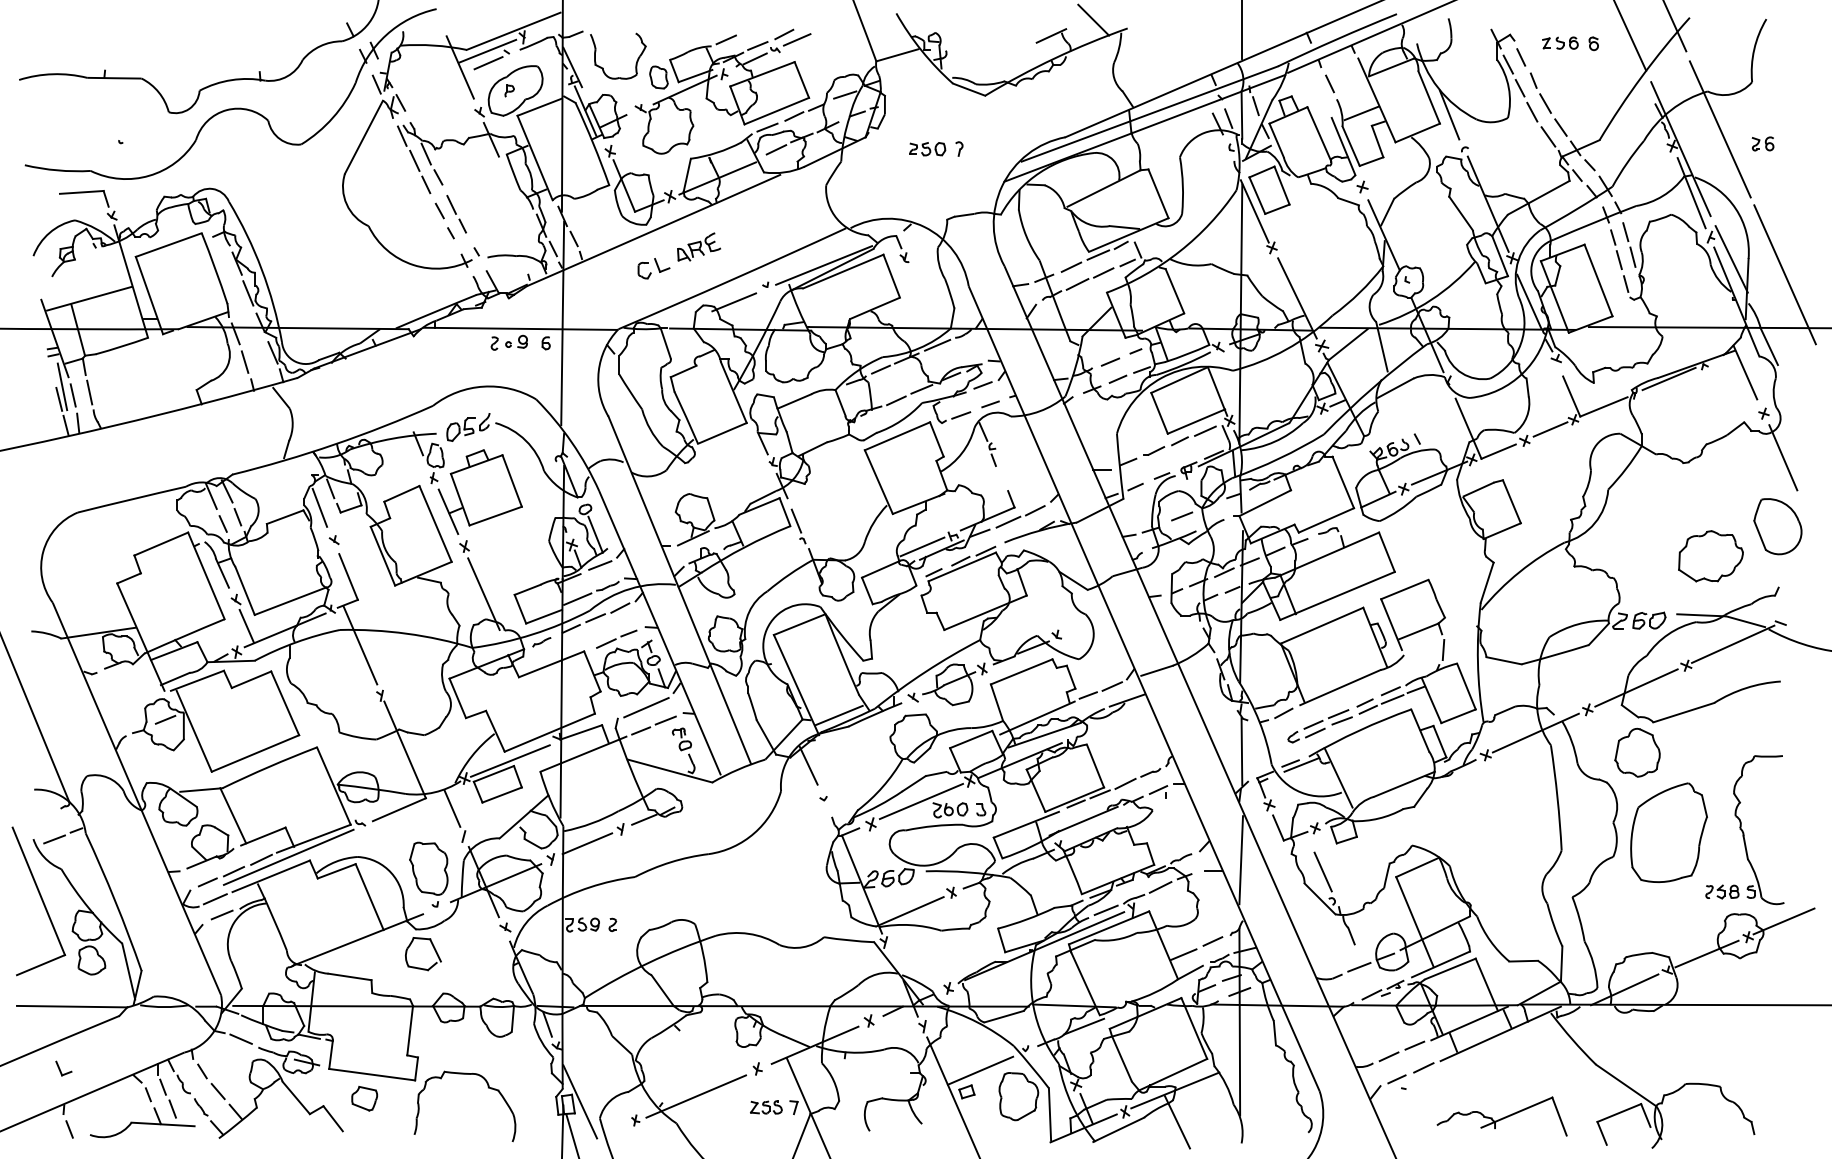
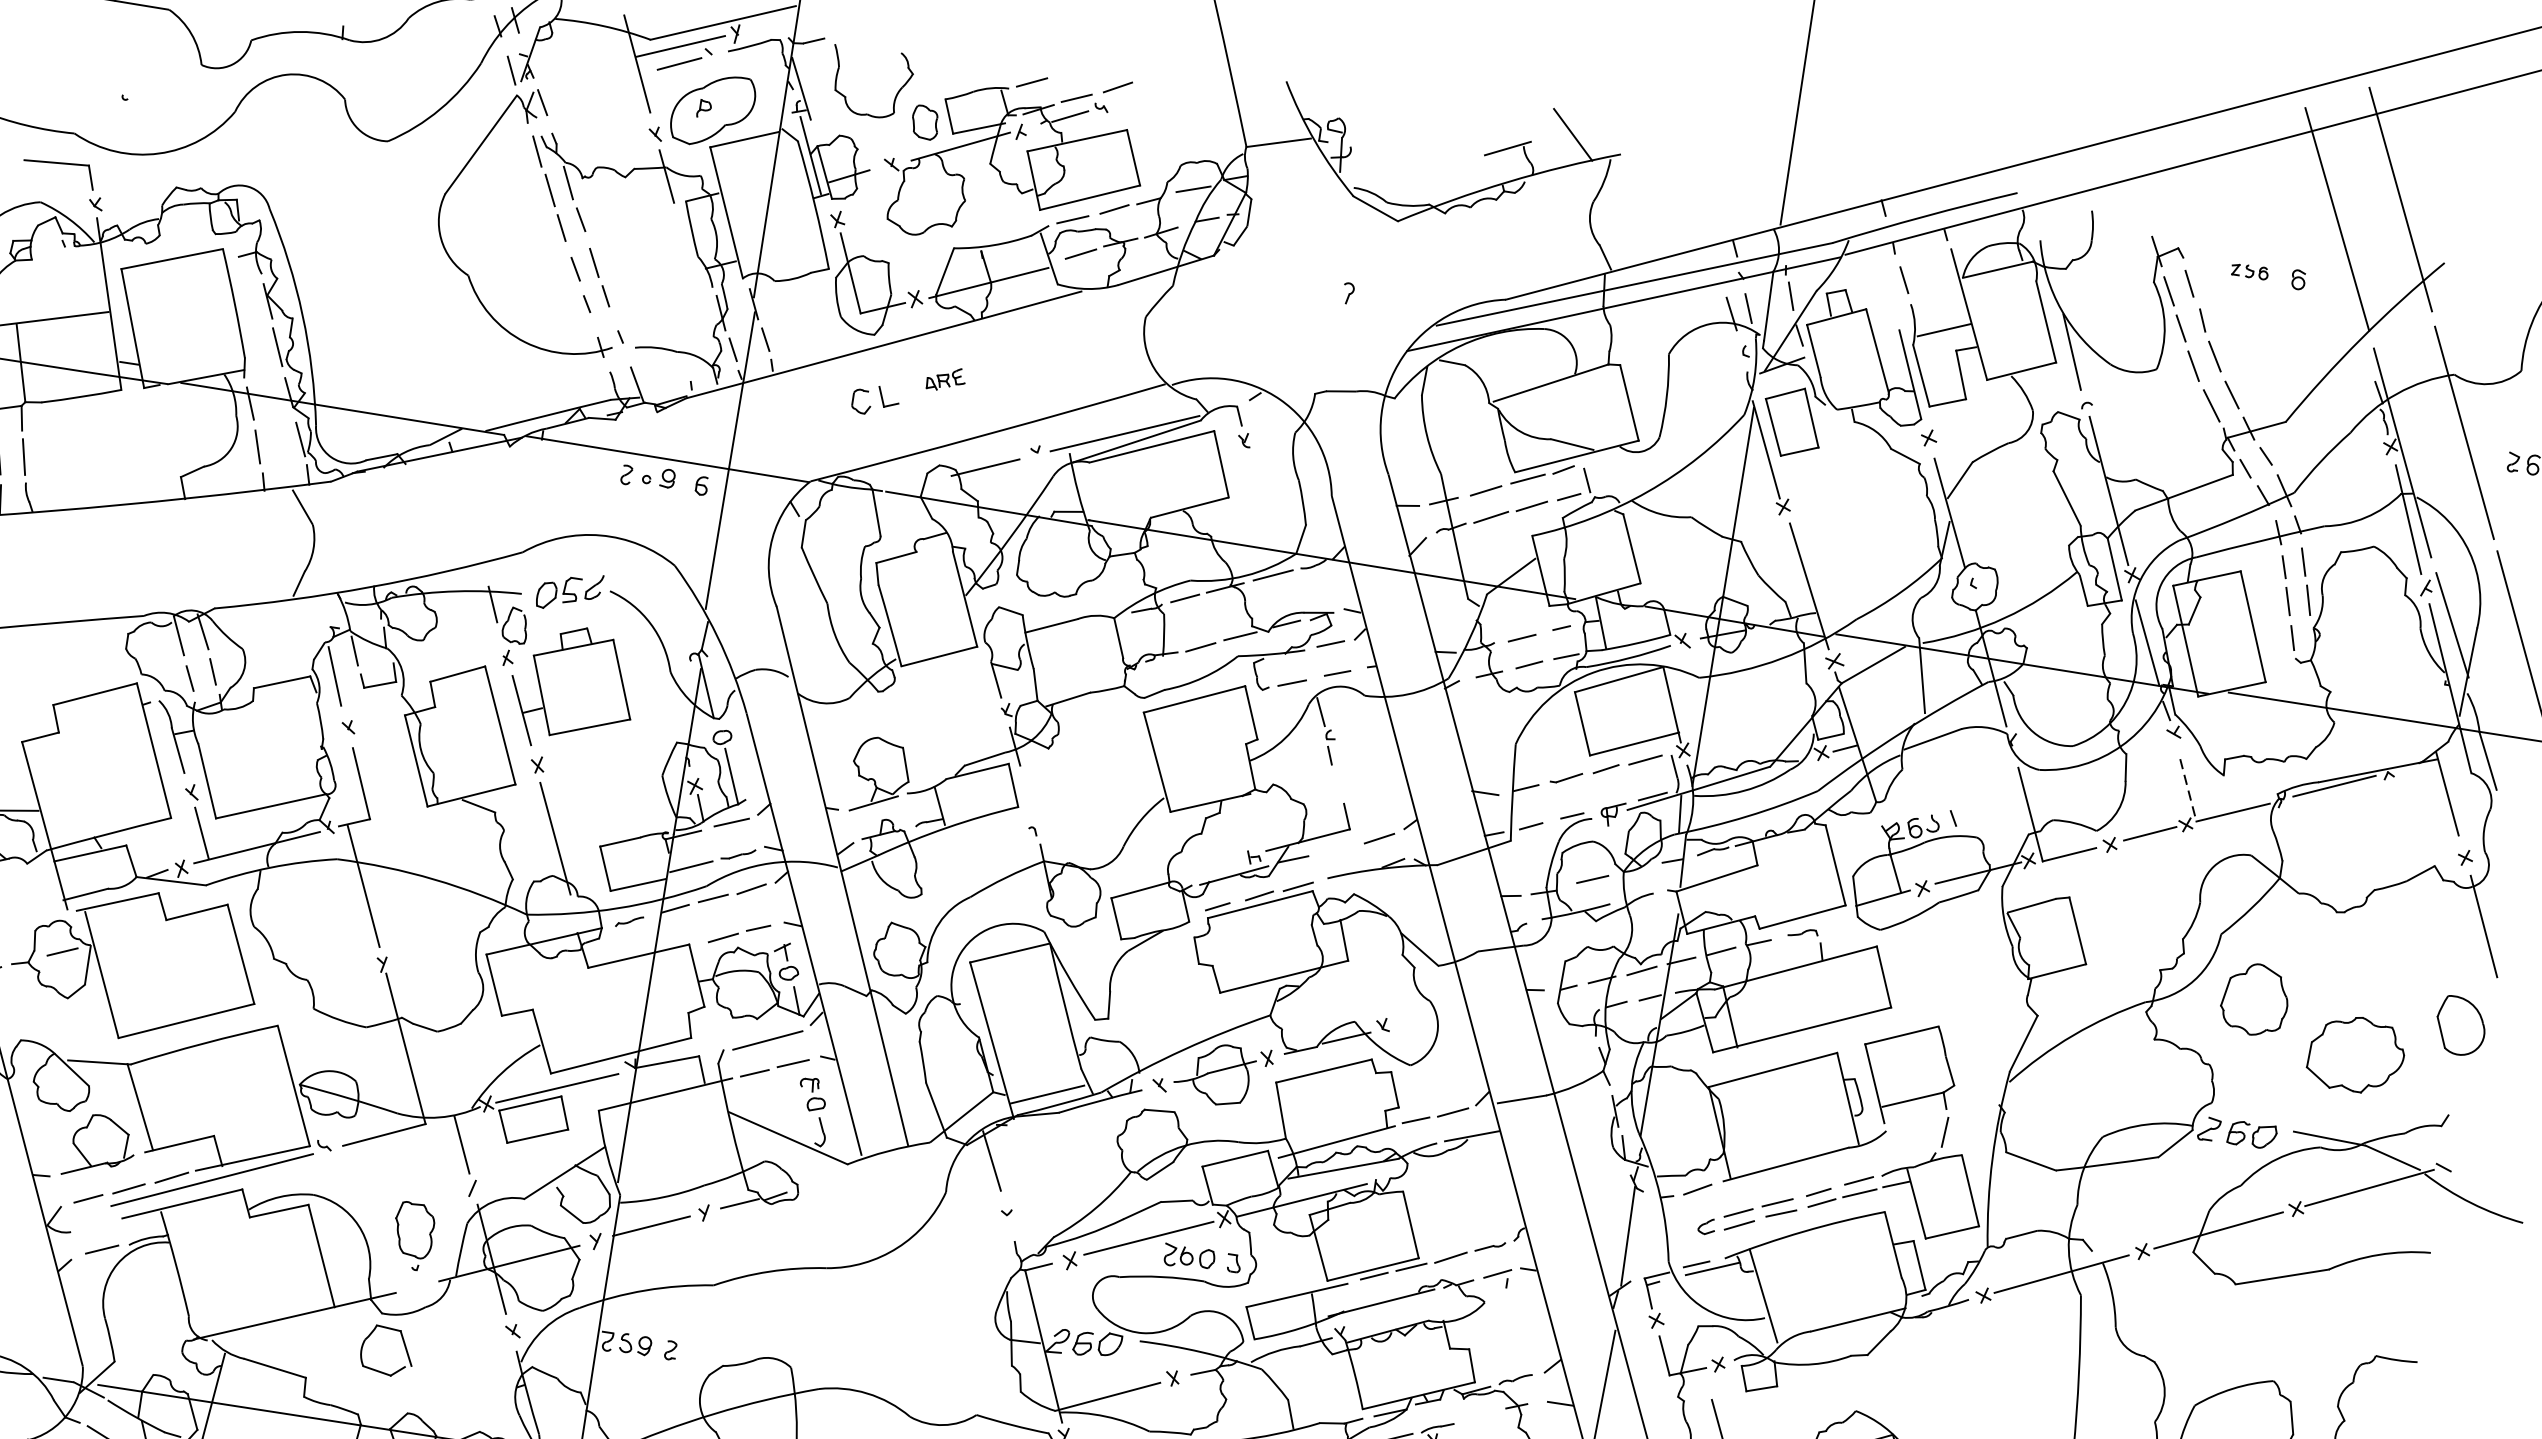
line: (796, 39) -> (1134, 97), removed
part: (1560, 42) -> (2250, 270), size x0.7
part: (927, 149) -> (1301, 287), removed
part: (698, 246) -> (945, 378), size x0.6
line: (1571, 396) -> (2188, 790), solid -> dashed
line: (796, 520) -> (1028, 800), removed
line: (1008, 521) -> (1337, 848), removed
part: (1777, 526) -> (2460, 1025), size x0.7
line: (922, 546) -> (1206, 865), removed
part: (1637, 752) -> (2255, 999), moved
part: (428, 874) -> (412, 1236), size x0.7
line: (1160, 887) -> (1479, 1416), removed
line: (214, 899) -> (94, 1225), removed

